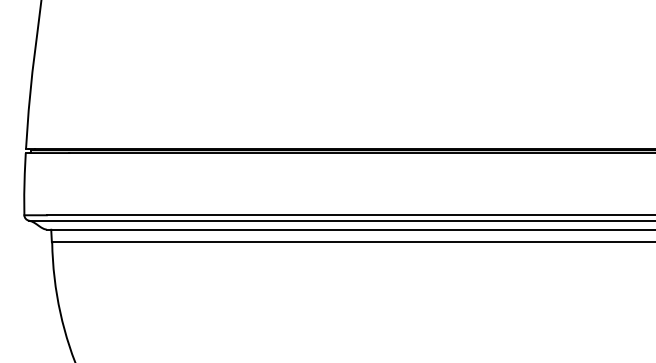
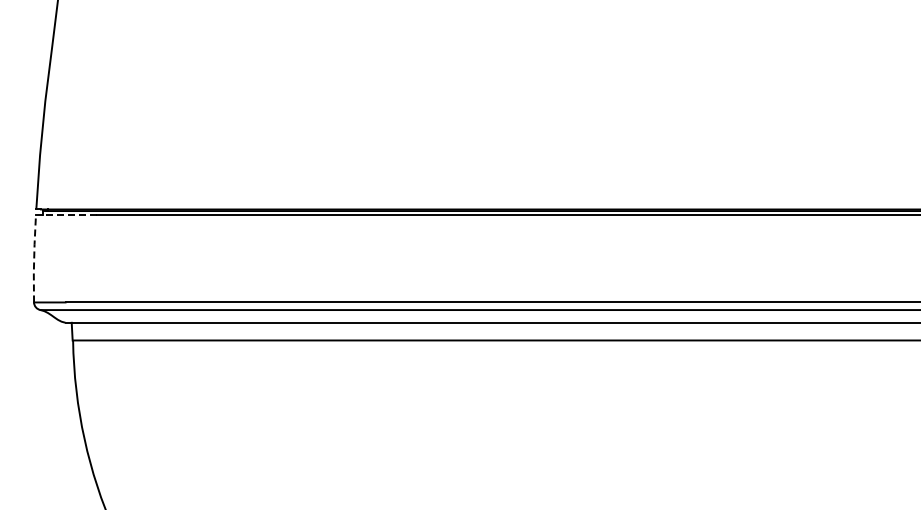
line: (49, 153) -> (69, 215), solid -> dashed
line: (24, 183) -> (34, 258), solid -> dashed

